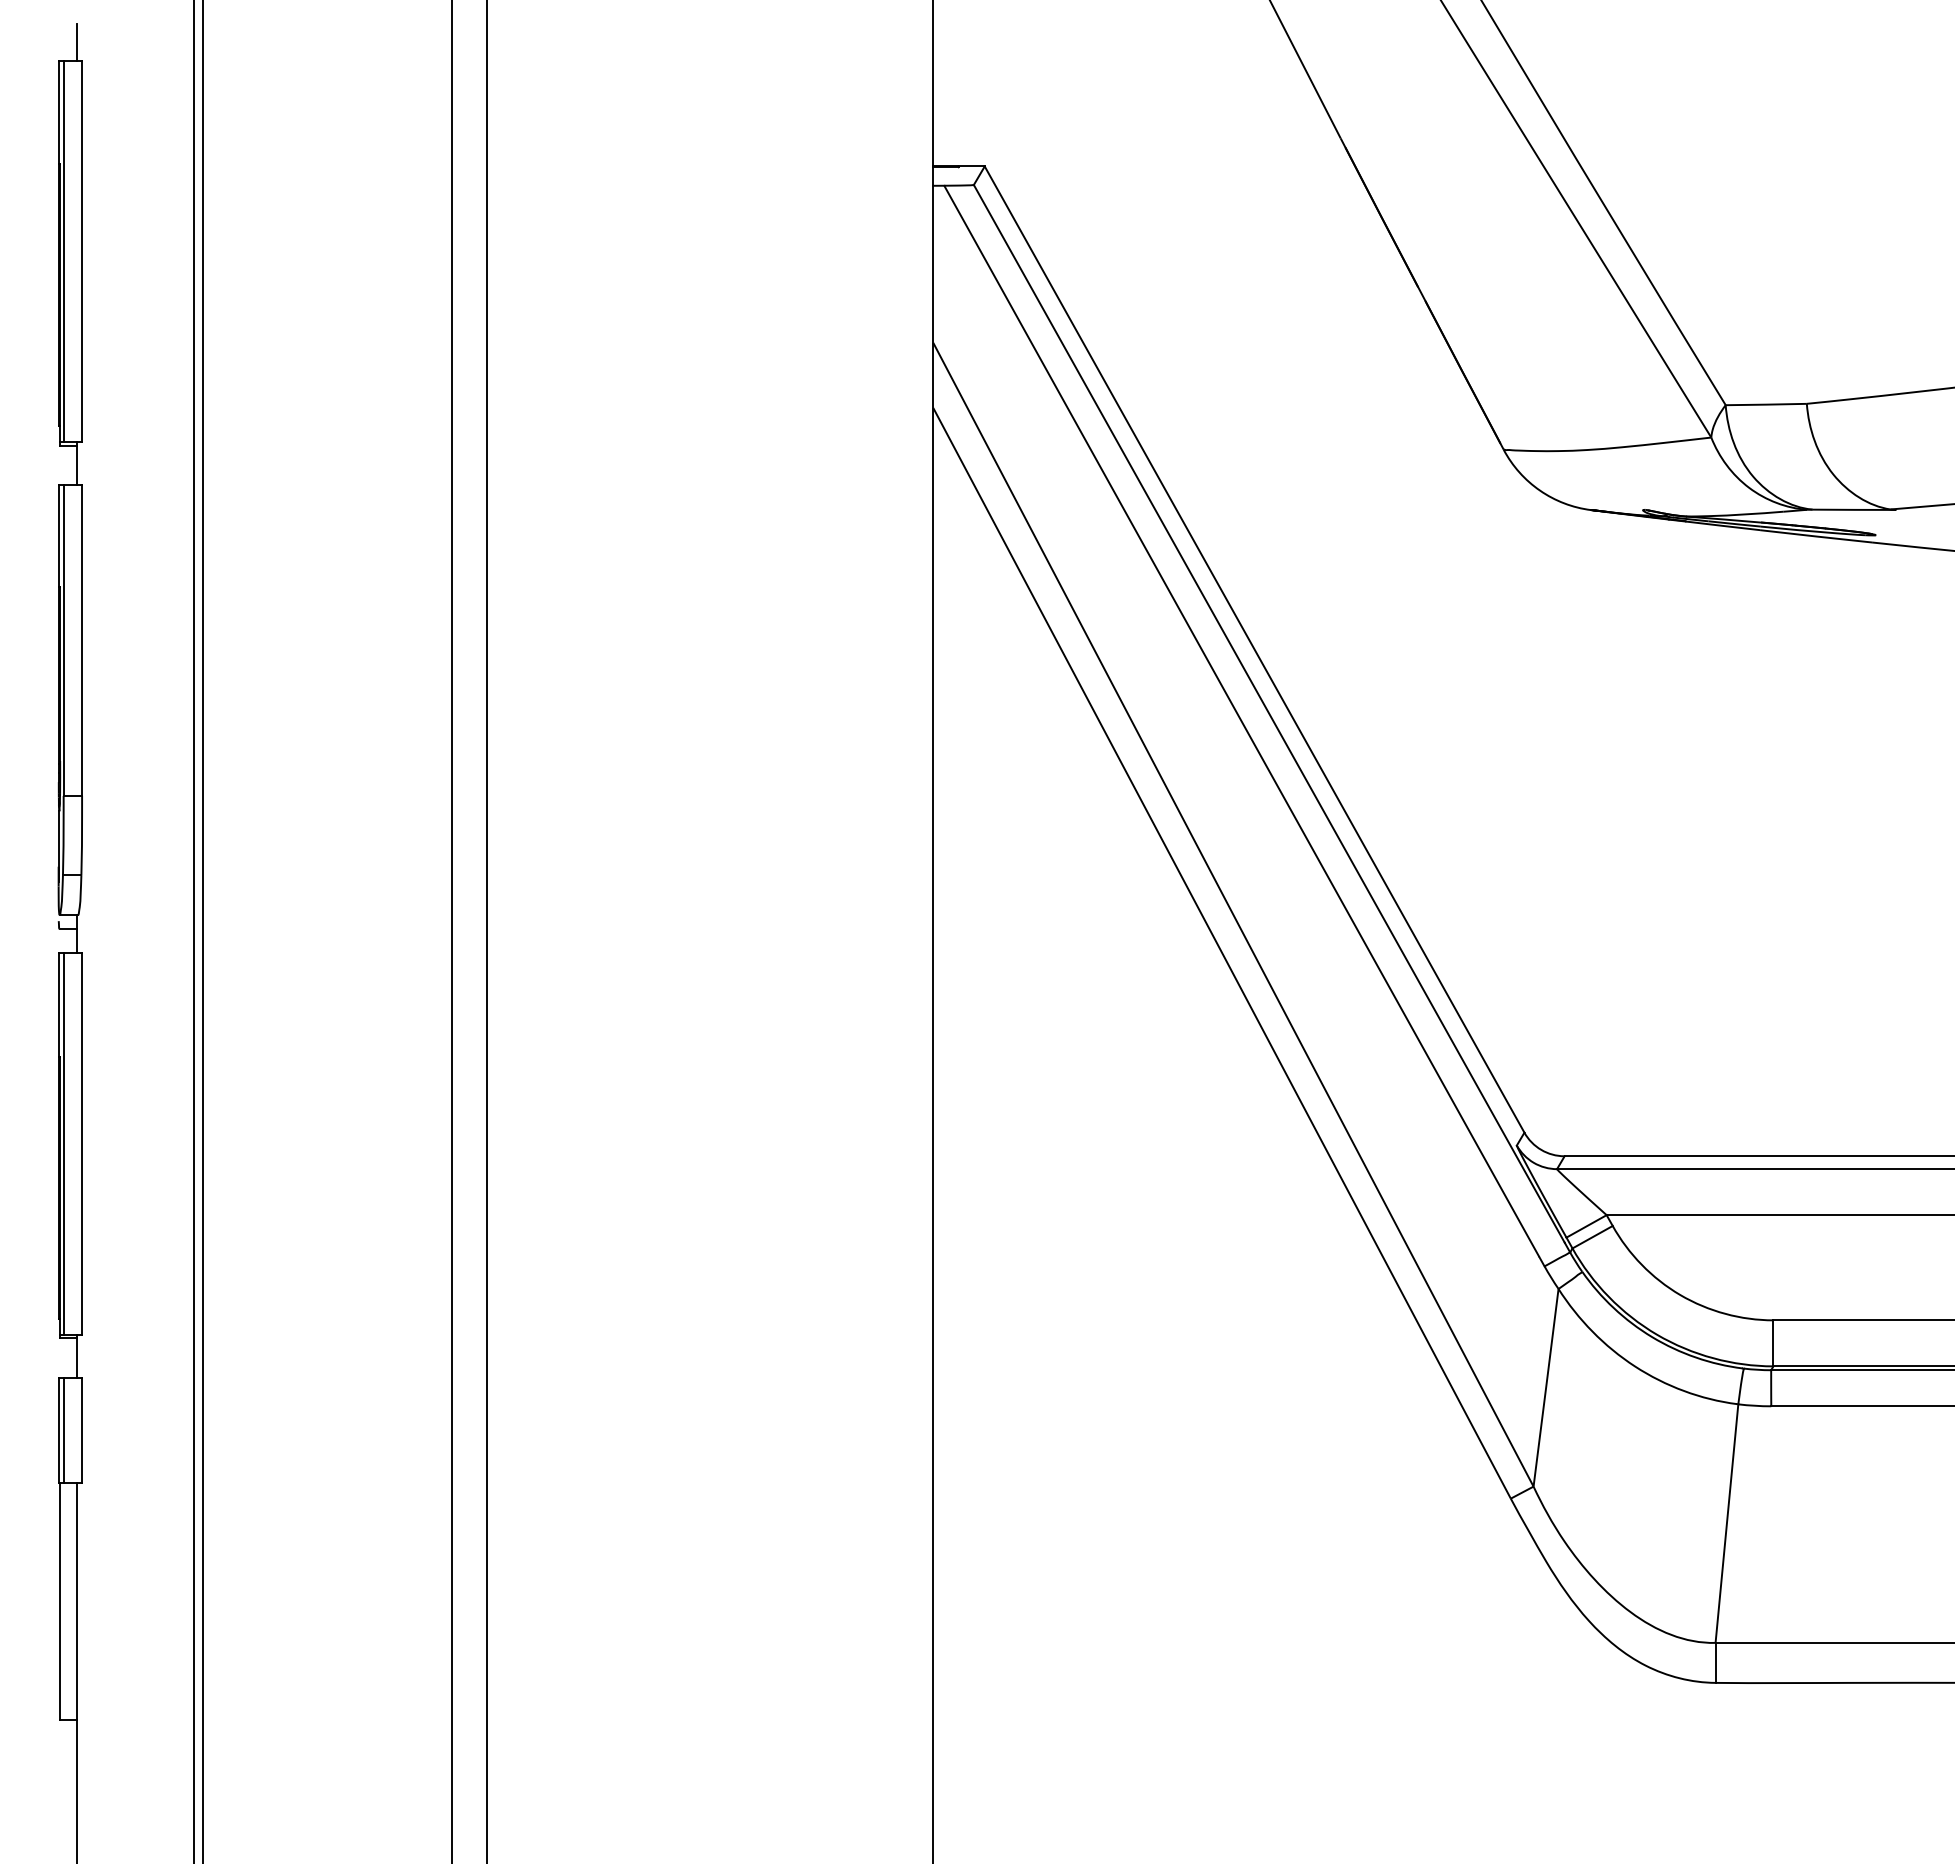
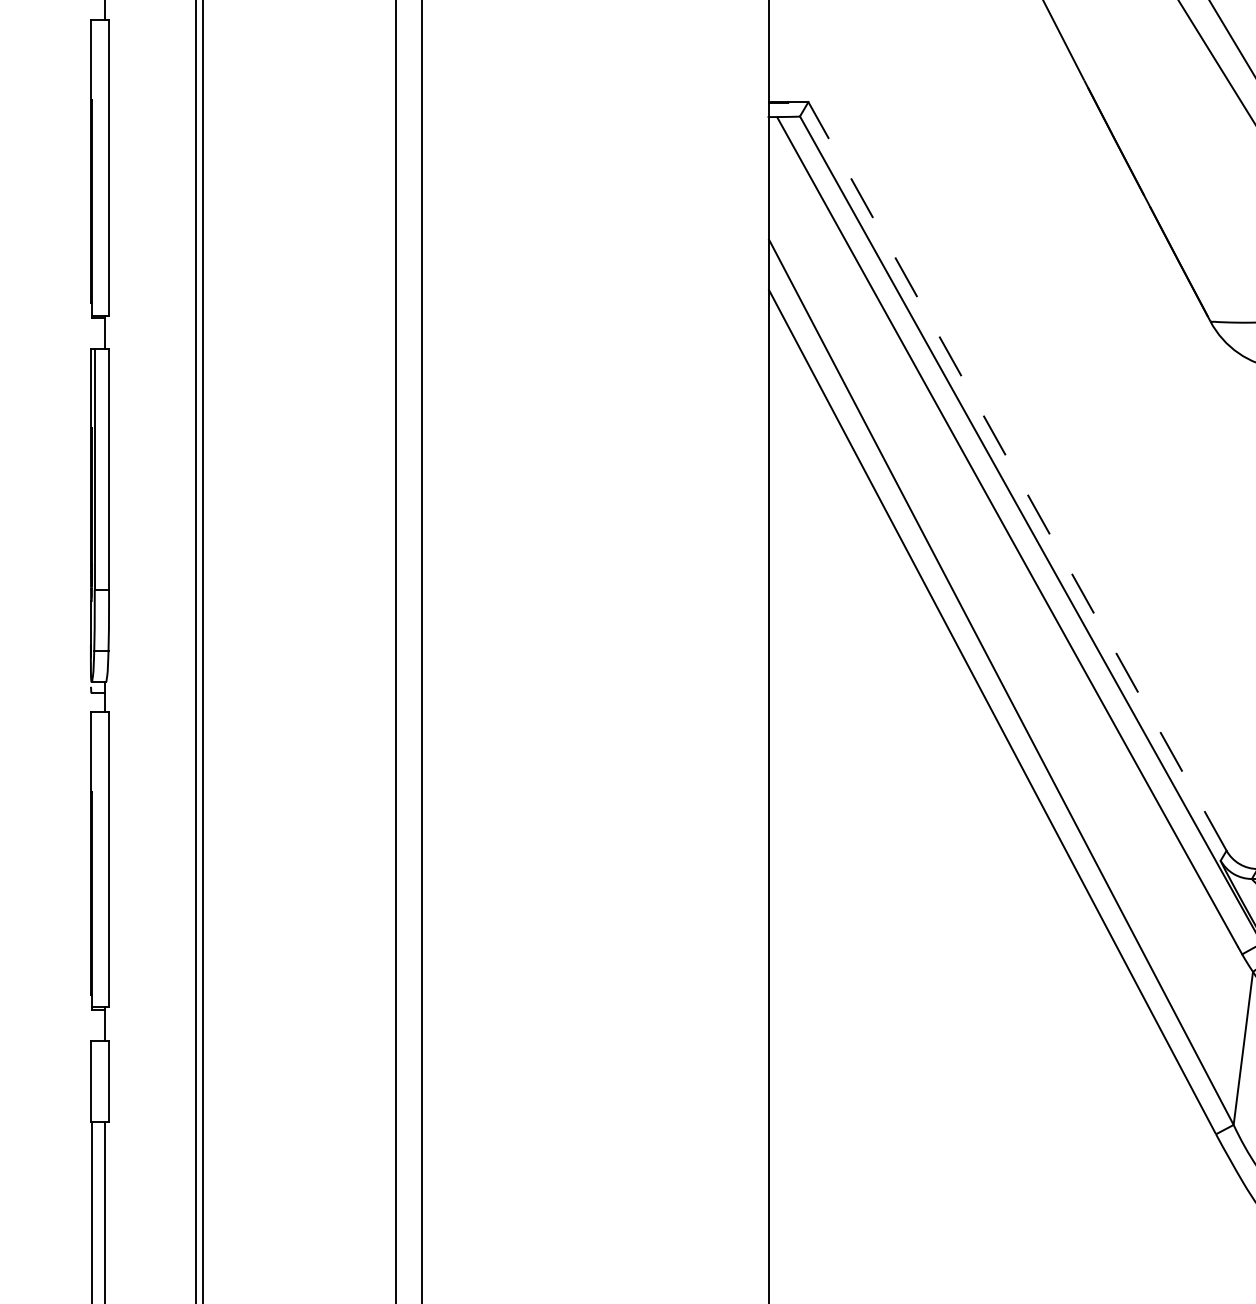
line: (63, 251) -> (94, 167), removed
line: (1254, 649) -> (1017, 476), solid -> dashed
line: (63, 1143) -> (94, 859), removed
line: (63, 1430) -> (94, 1081), removed

